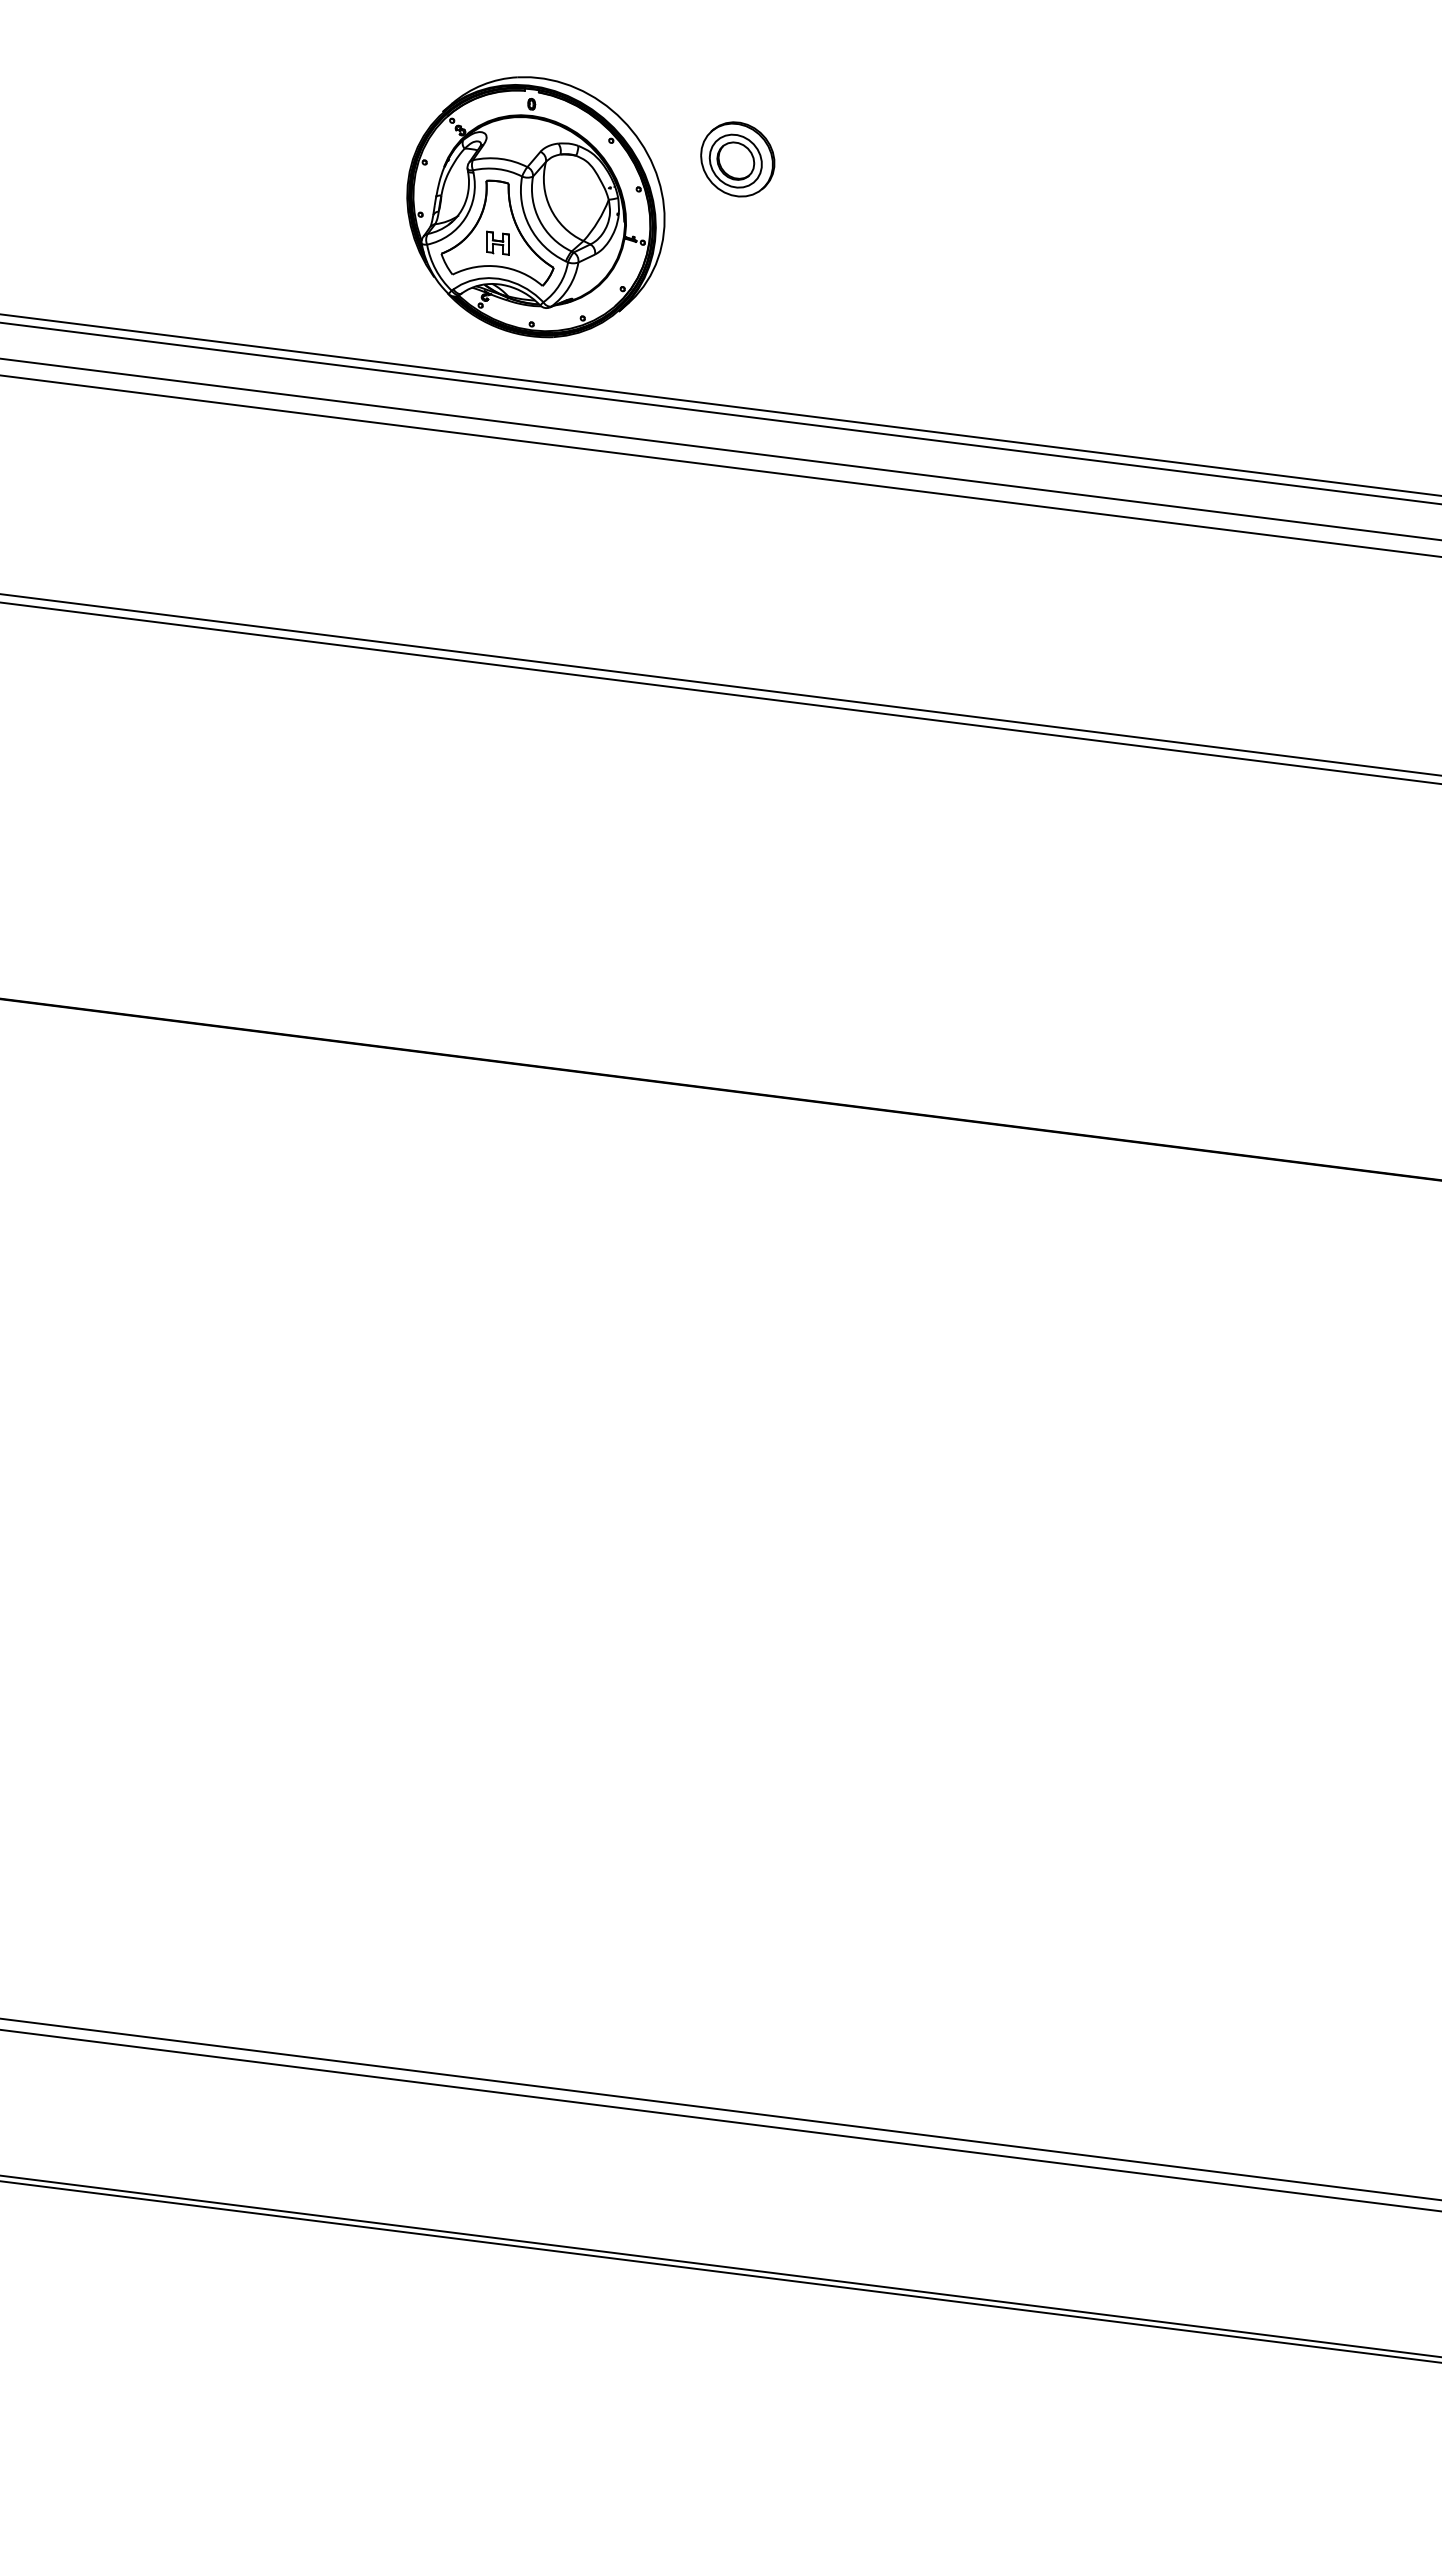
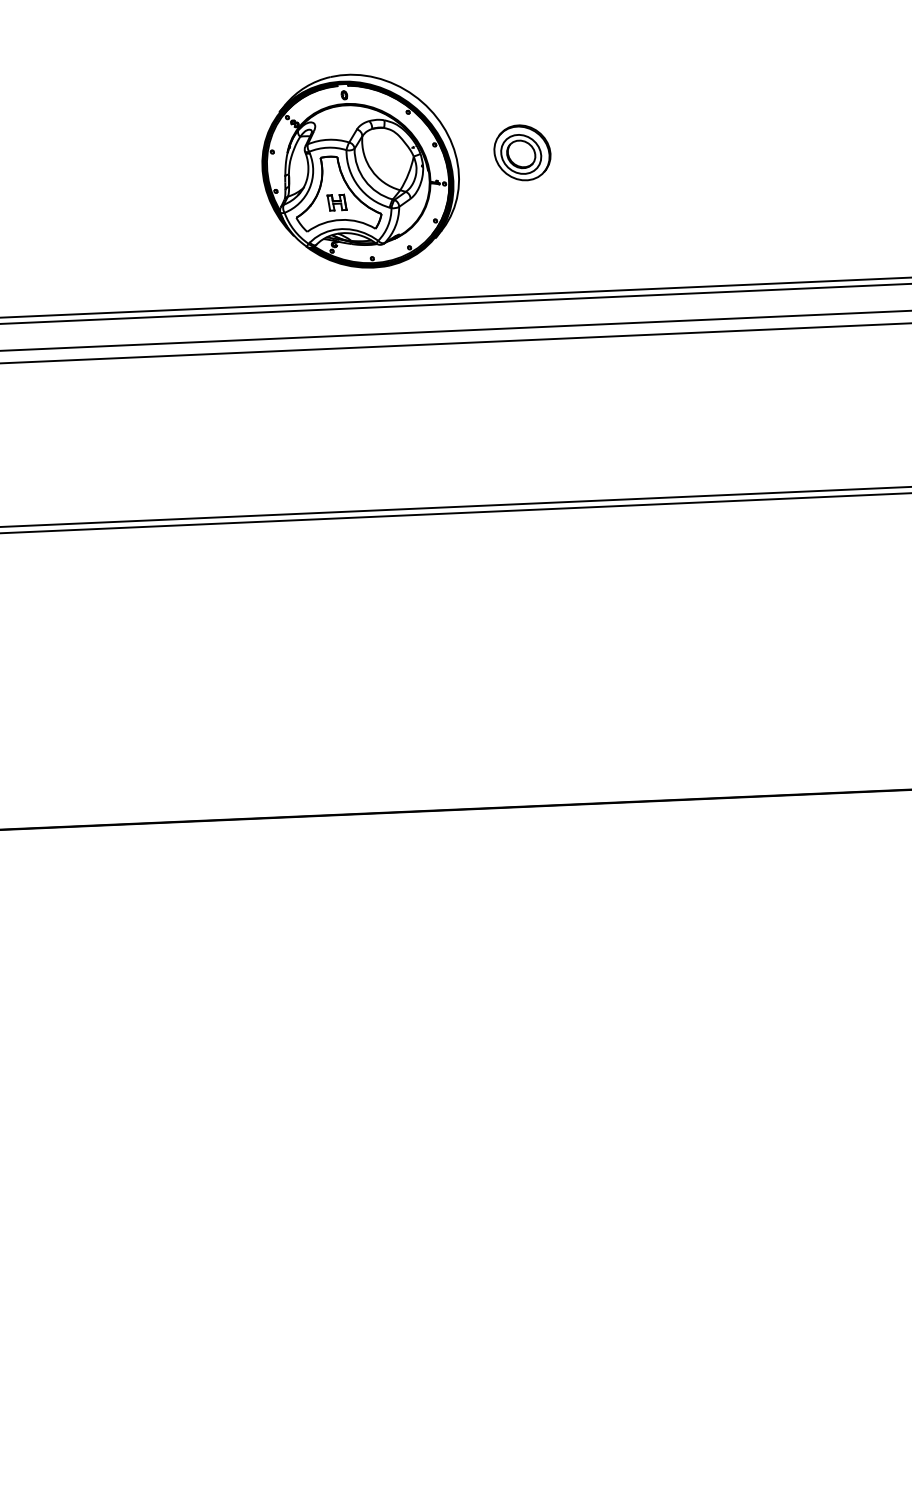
part: (737, 159) -> (522, 152), moved

